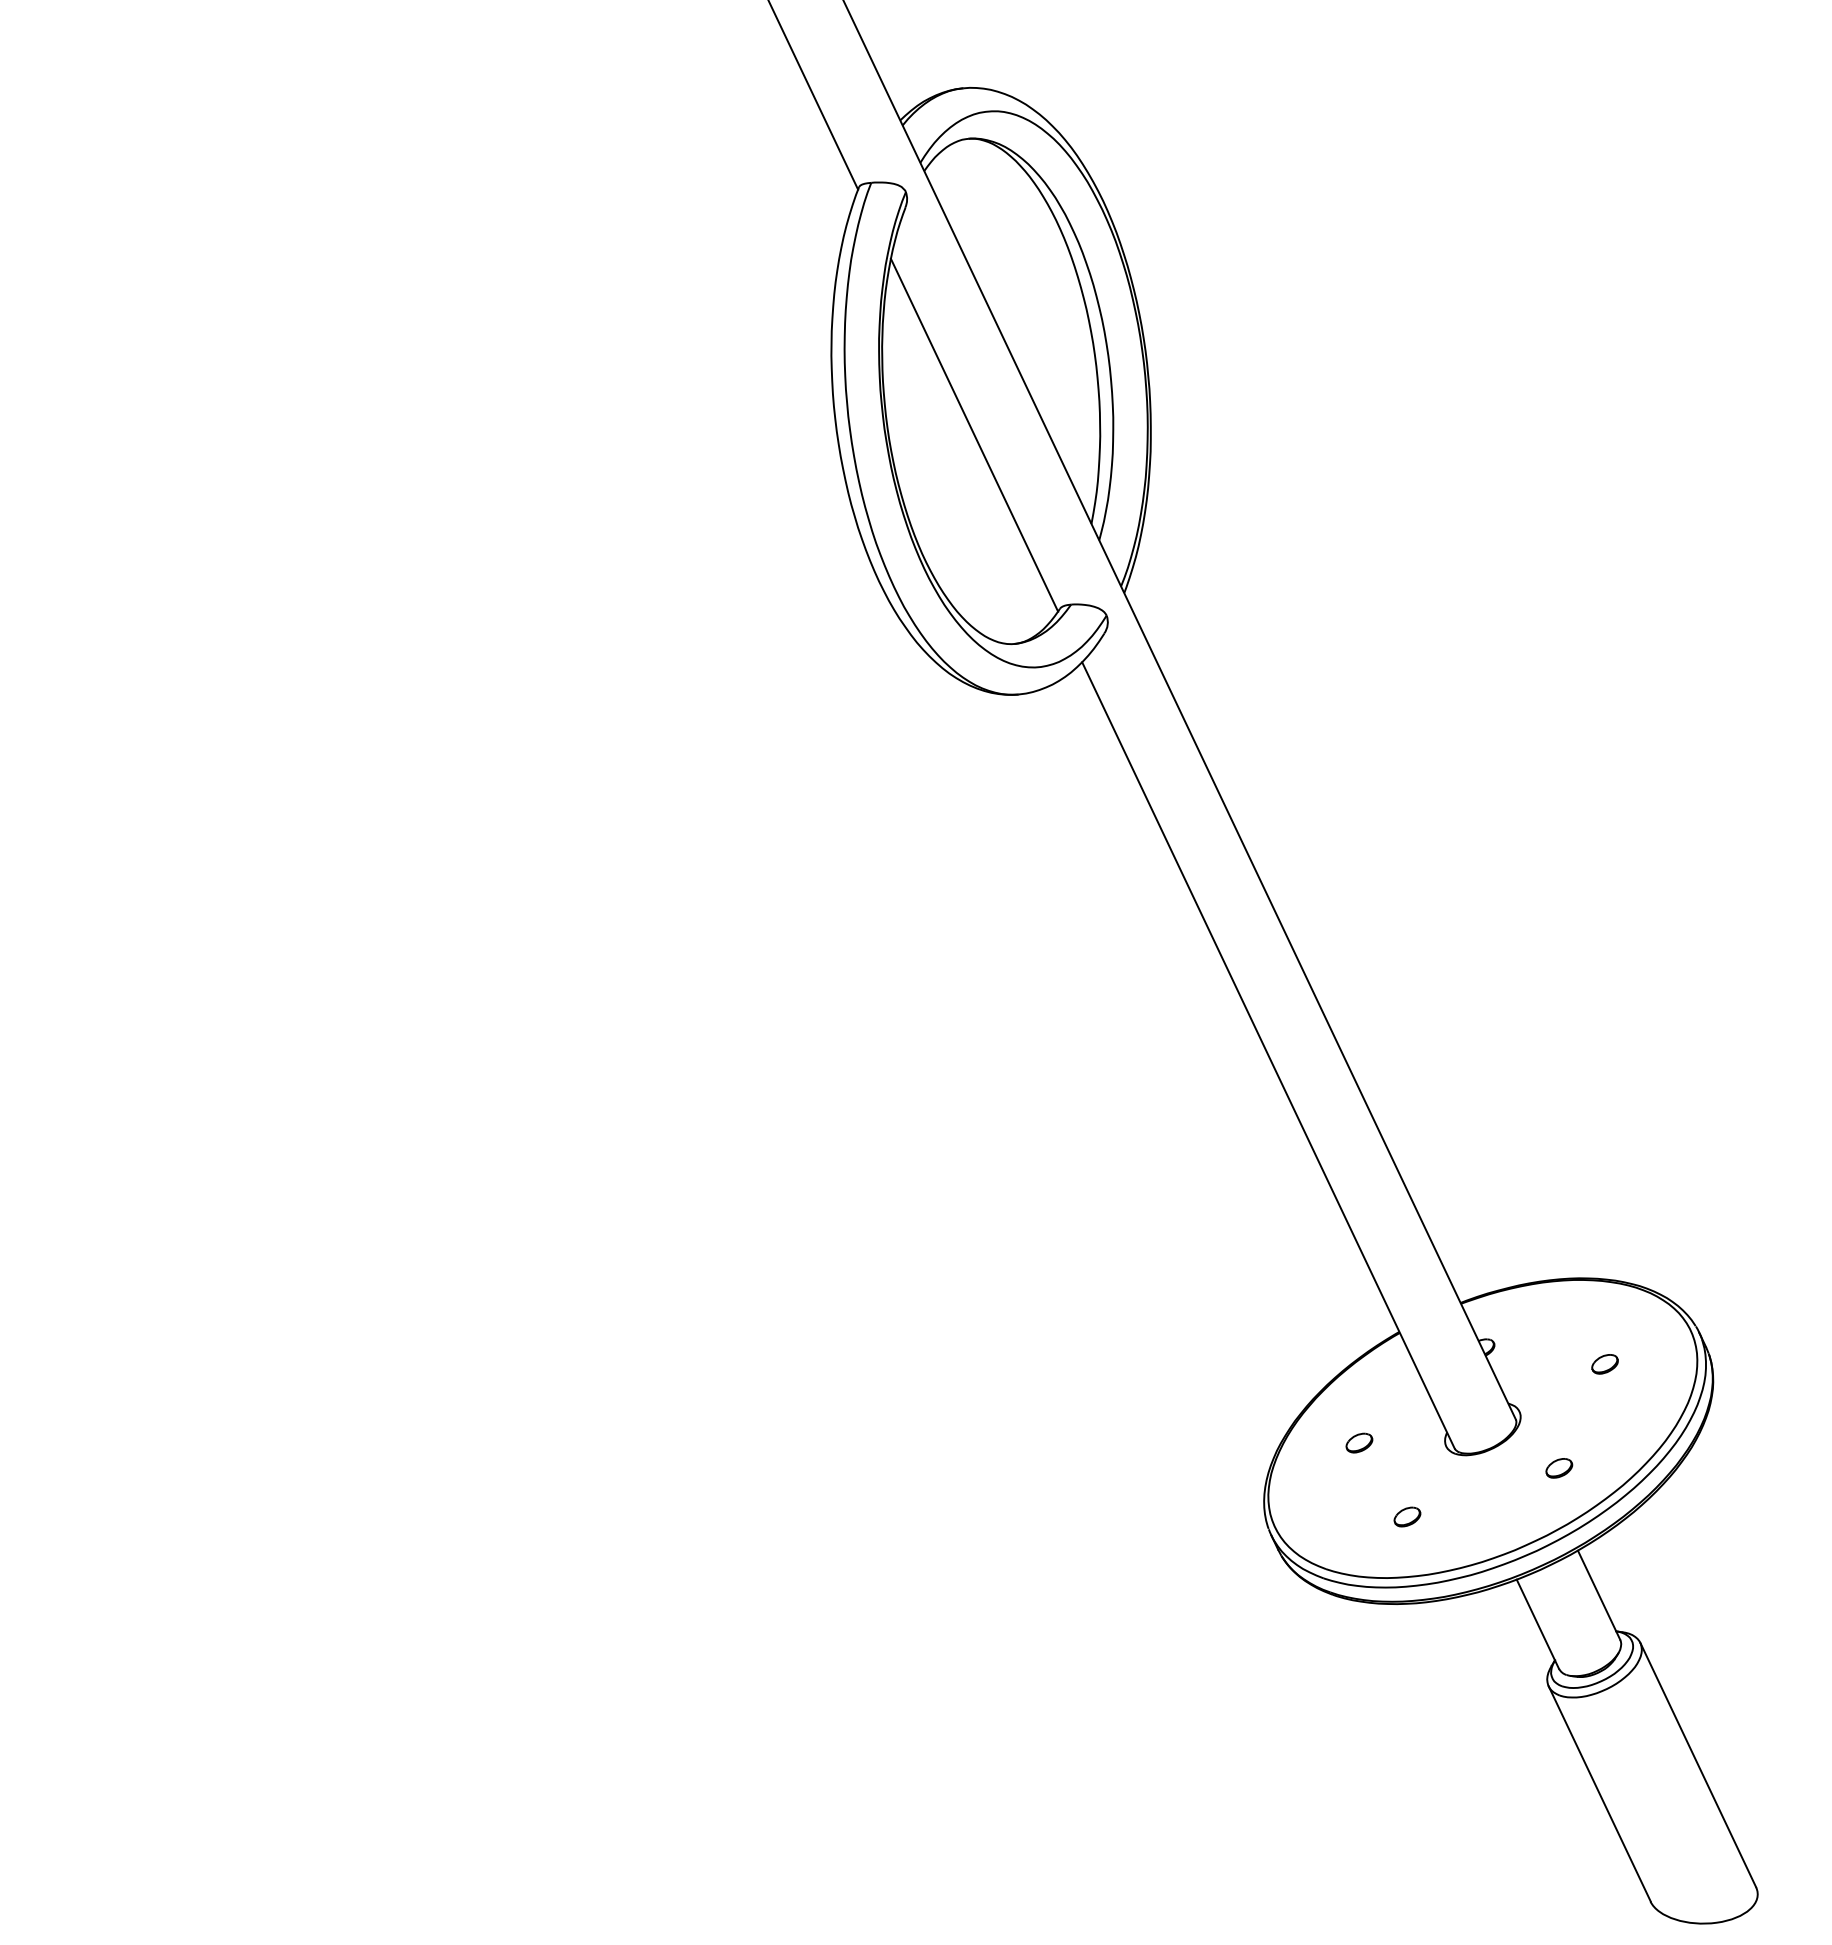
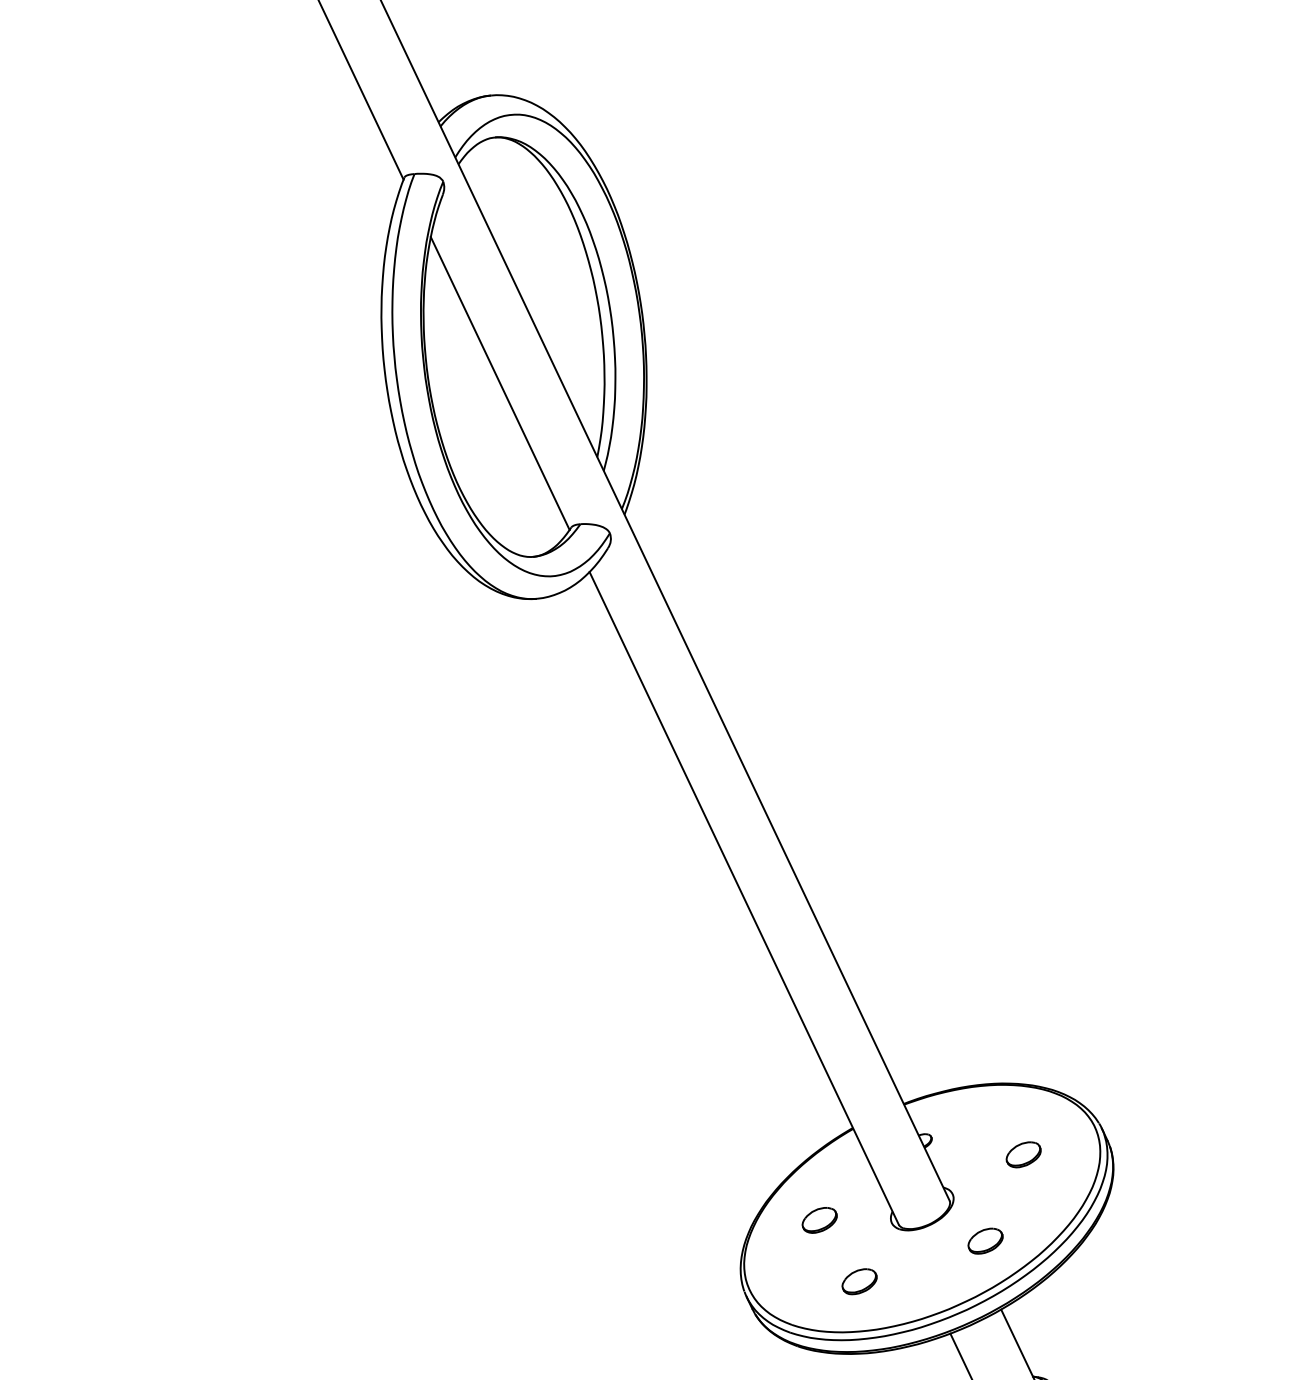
part: (1604, 1364) -> (1023, 1155), size x1.6
part: (1359, 1442) -> (819, 1219), size x1.6
part: (1559, 1468) -> (985, 1241), size x1.6
part: (1407, 1516) -> (859, 1281), size x1.6

